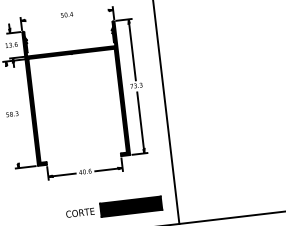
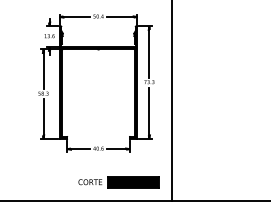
line: (91, 13) -> (119, 17), added
line: (40, 19) -> (76, 17), added
line: (9, 87) -> (43, 71), added
line: (15, 142) -> (43, 117), added

